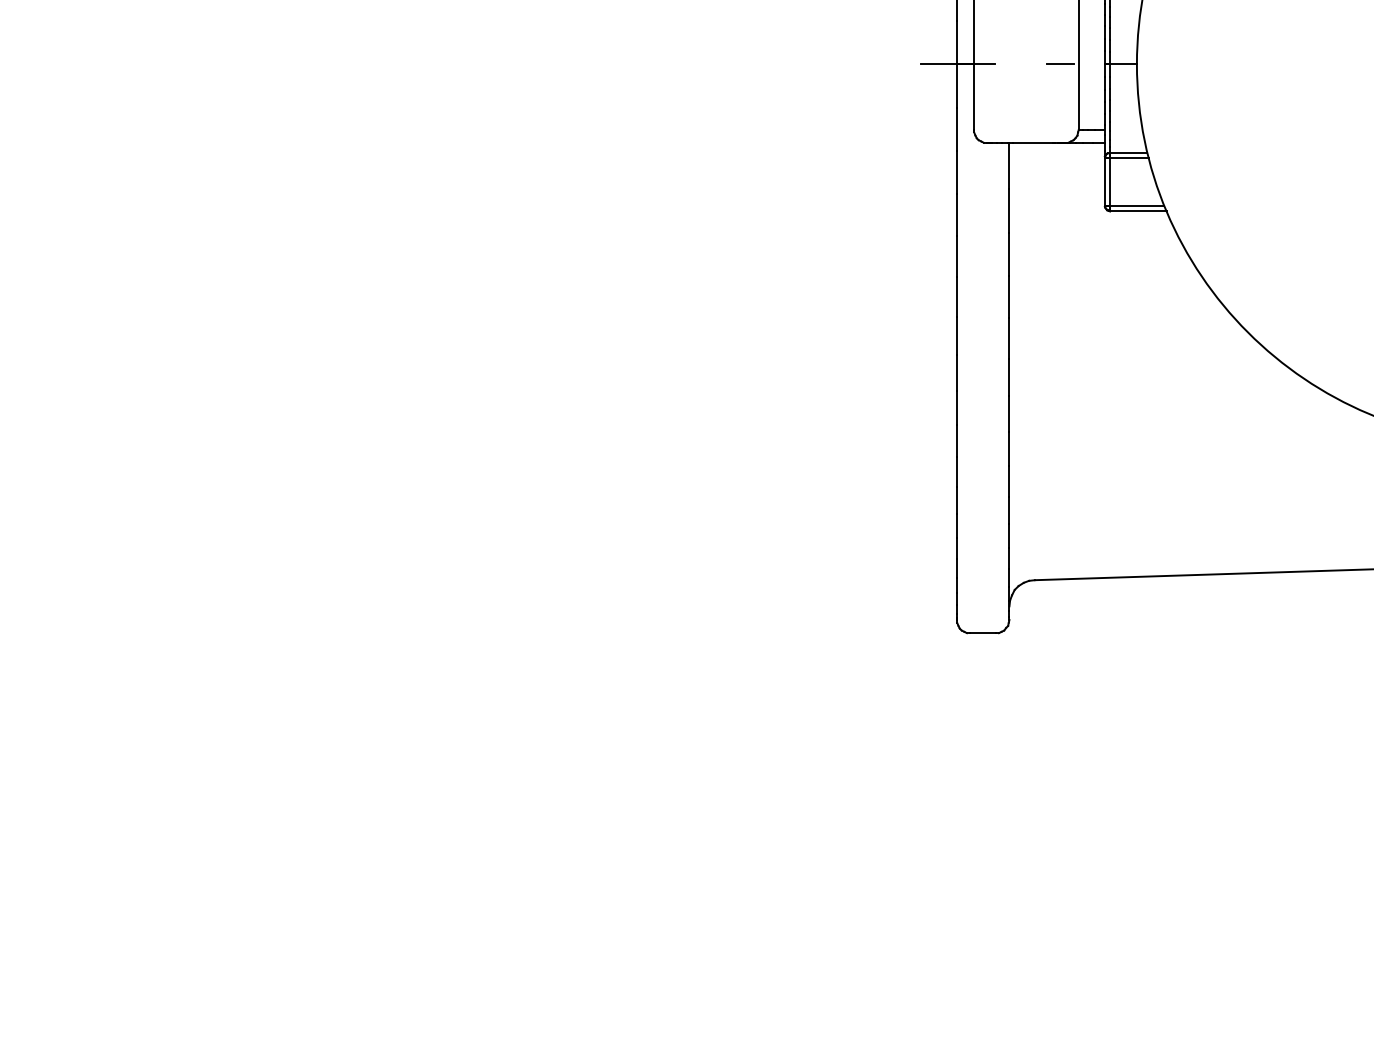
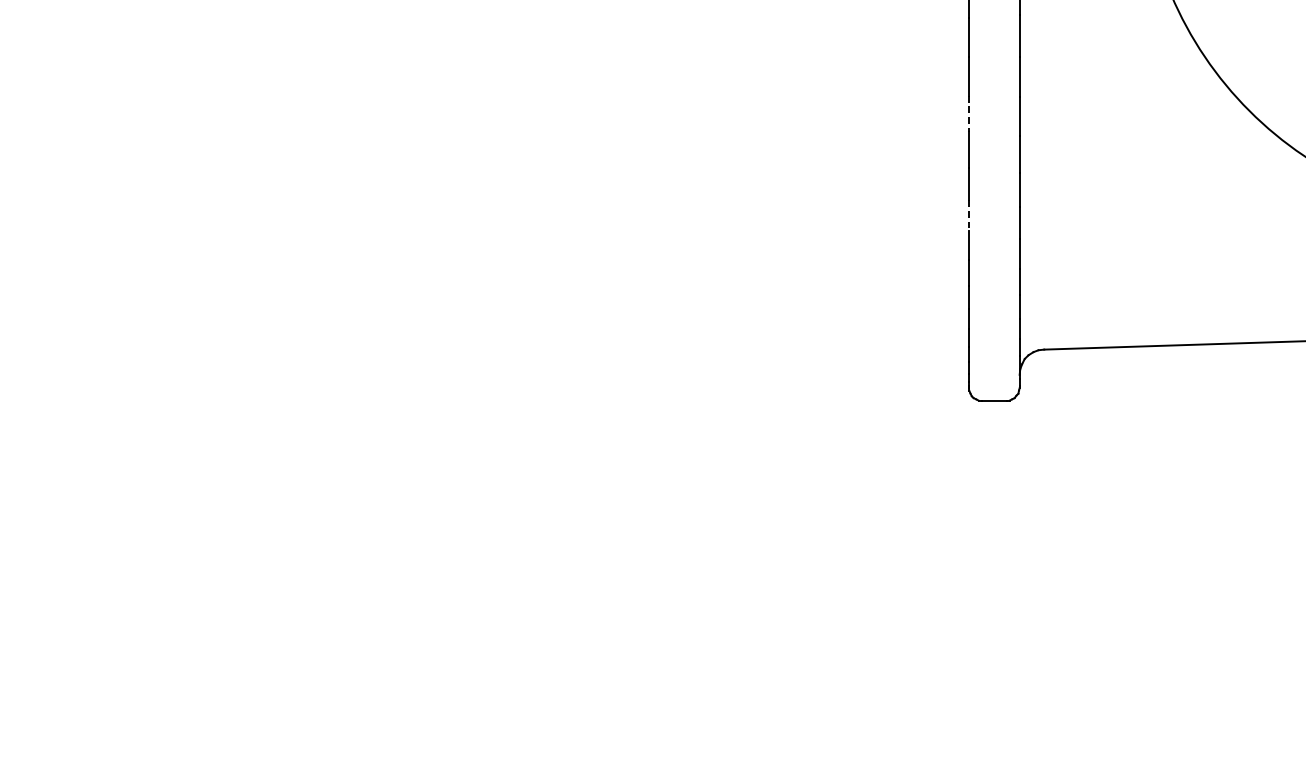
line: (957, 335) -> (969, 113), solid -> dashed
line: (957, 441) -> (969, 215), solid -> dashed

